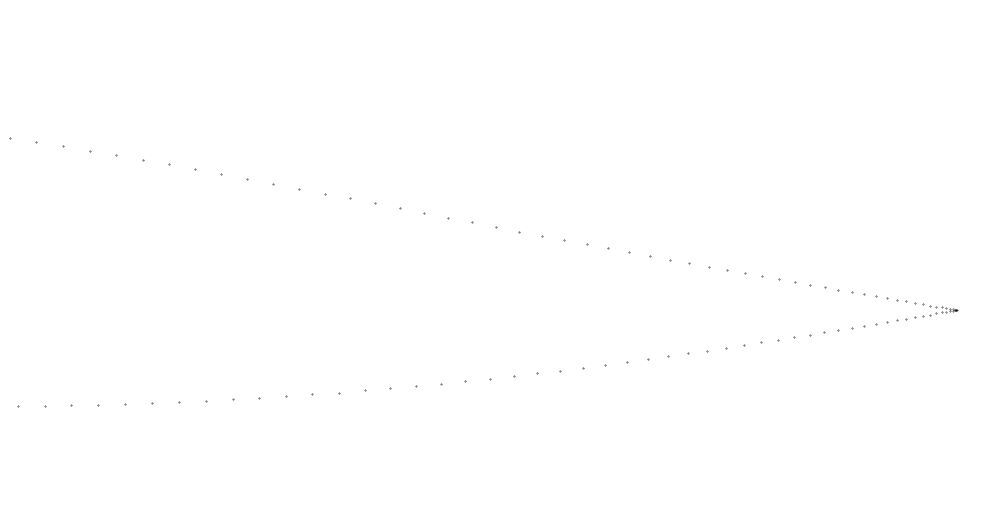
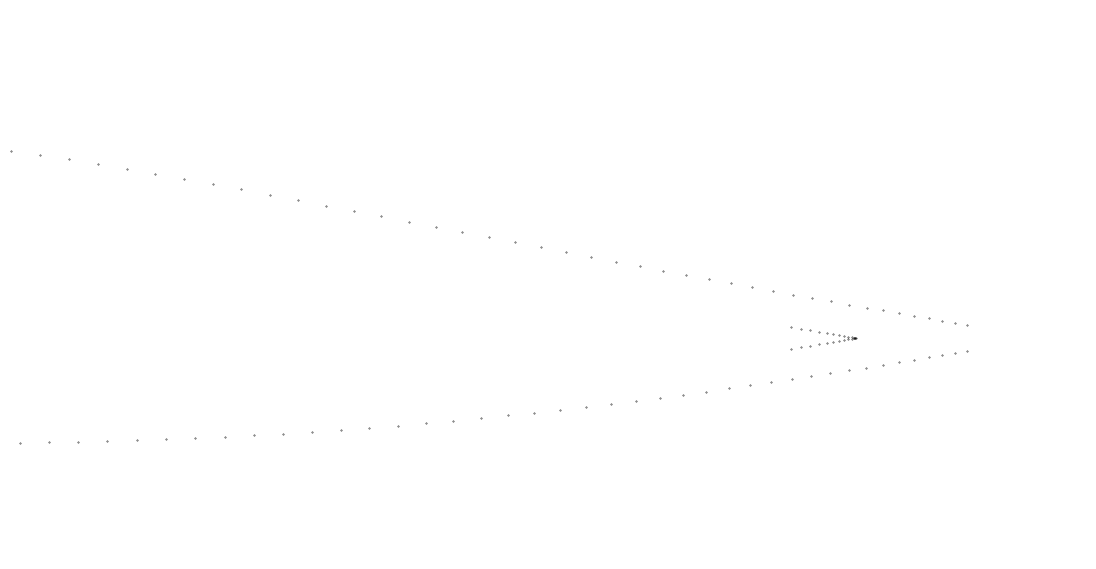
part: (927, 310) -> (823, 338), moved

